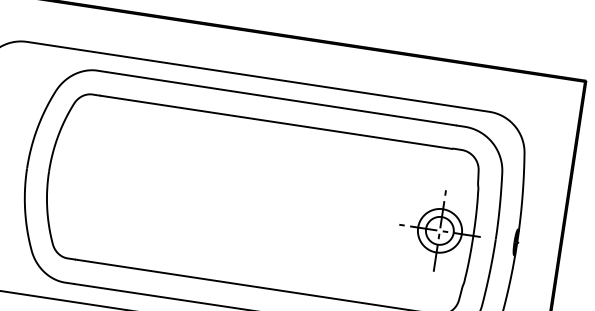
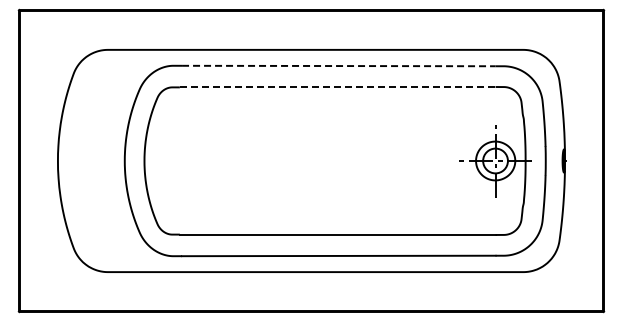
line: (280, 99) -> (338, 66), solid -> dashed
line: (276, 122) -> (337, 87), solid -> dashed

